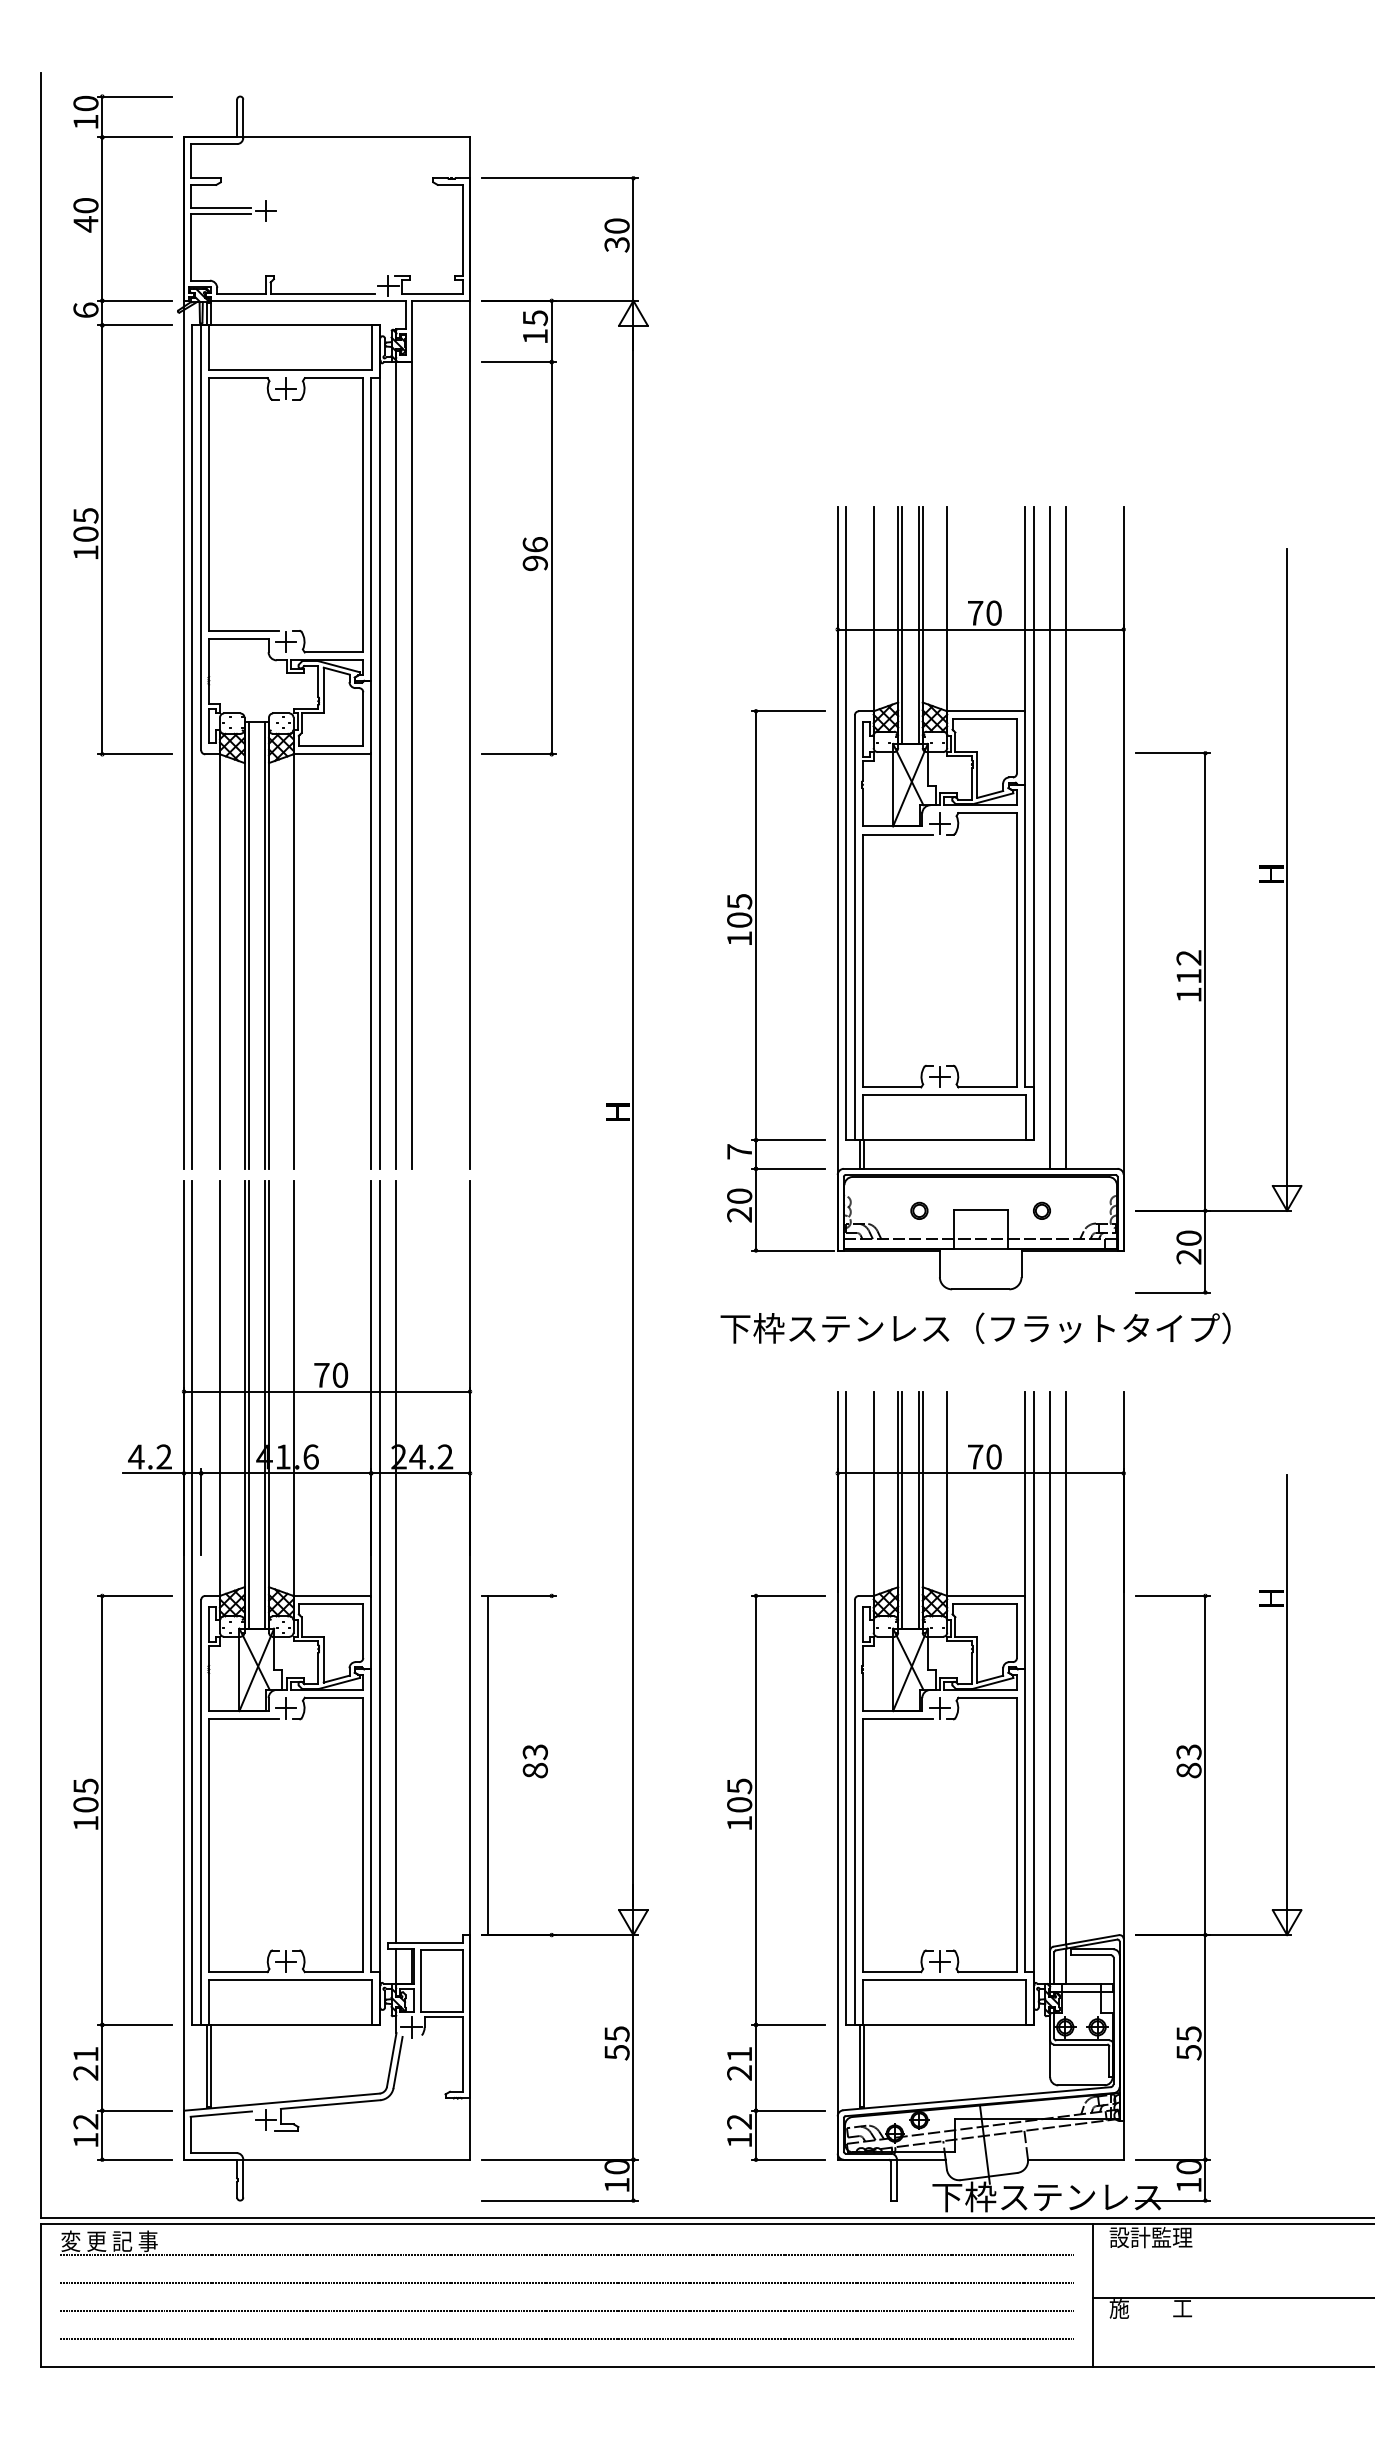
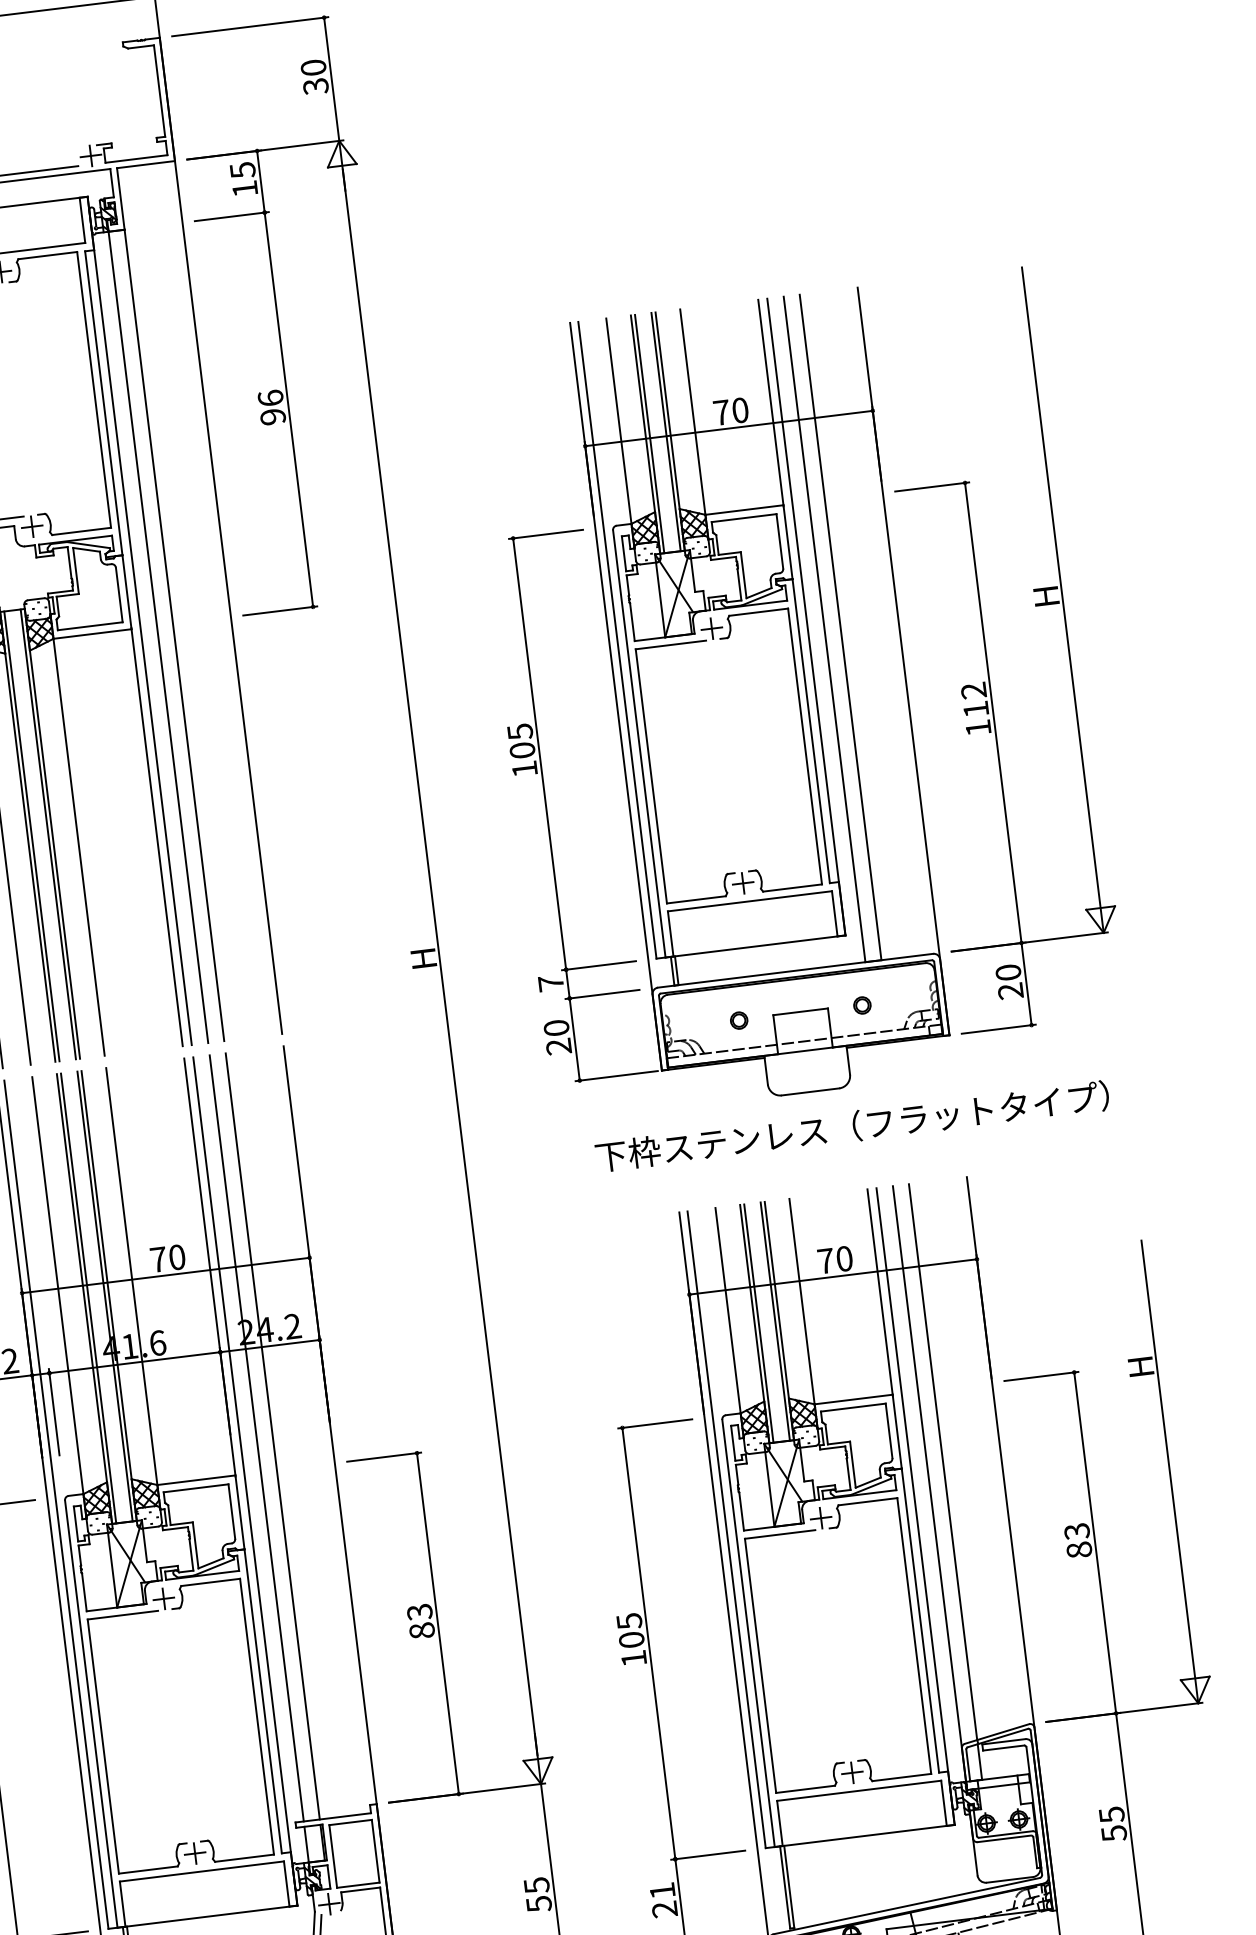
part: (1205, 921) -> (985, 652), moved
text: (975, 1327) -> (852, 1125), moved
line: (412, 1562) -> (272, 1436), added
line: (487, 1765) -> (437, 1623), moved

